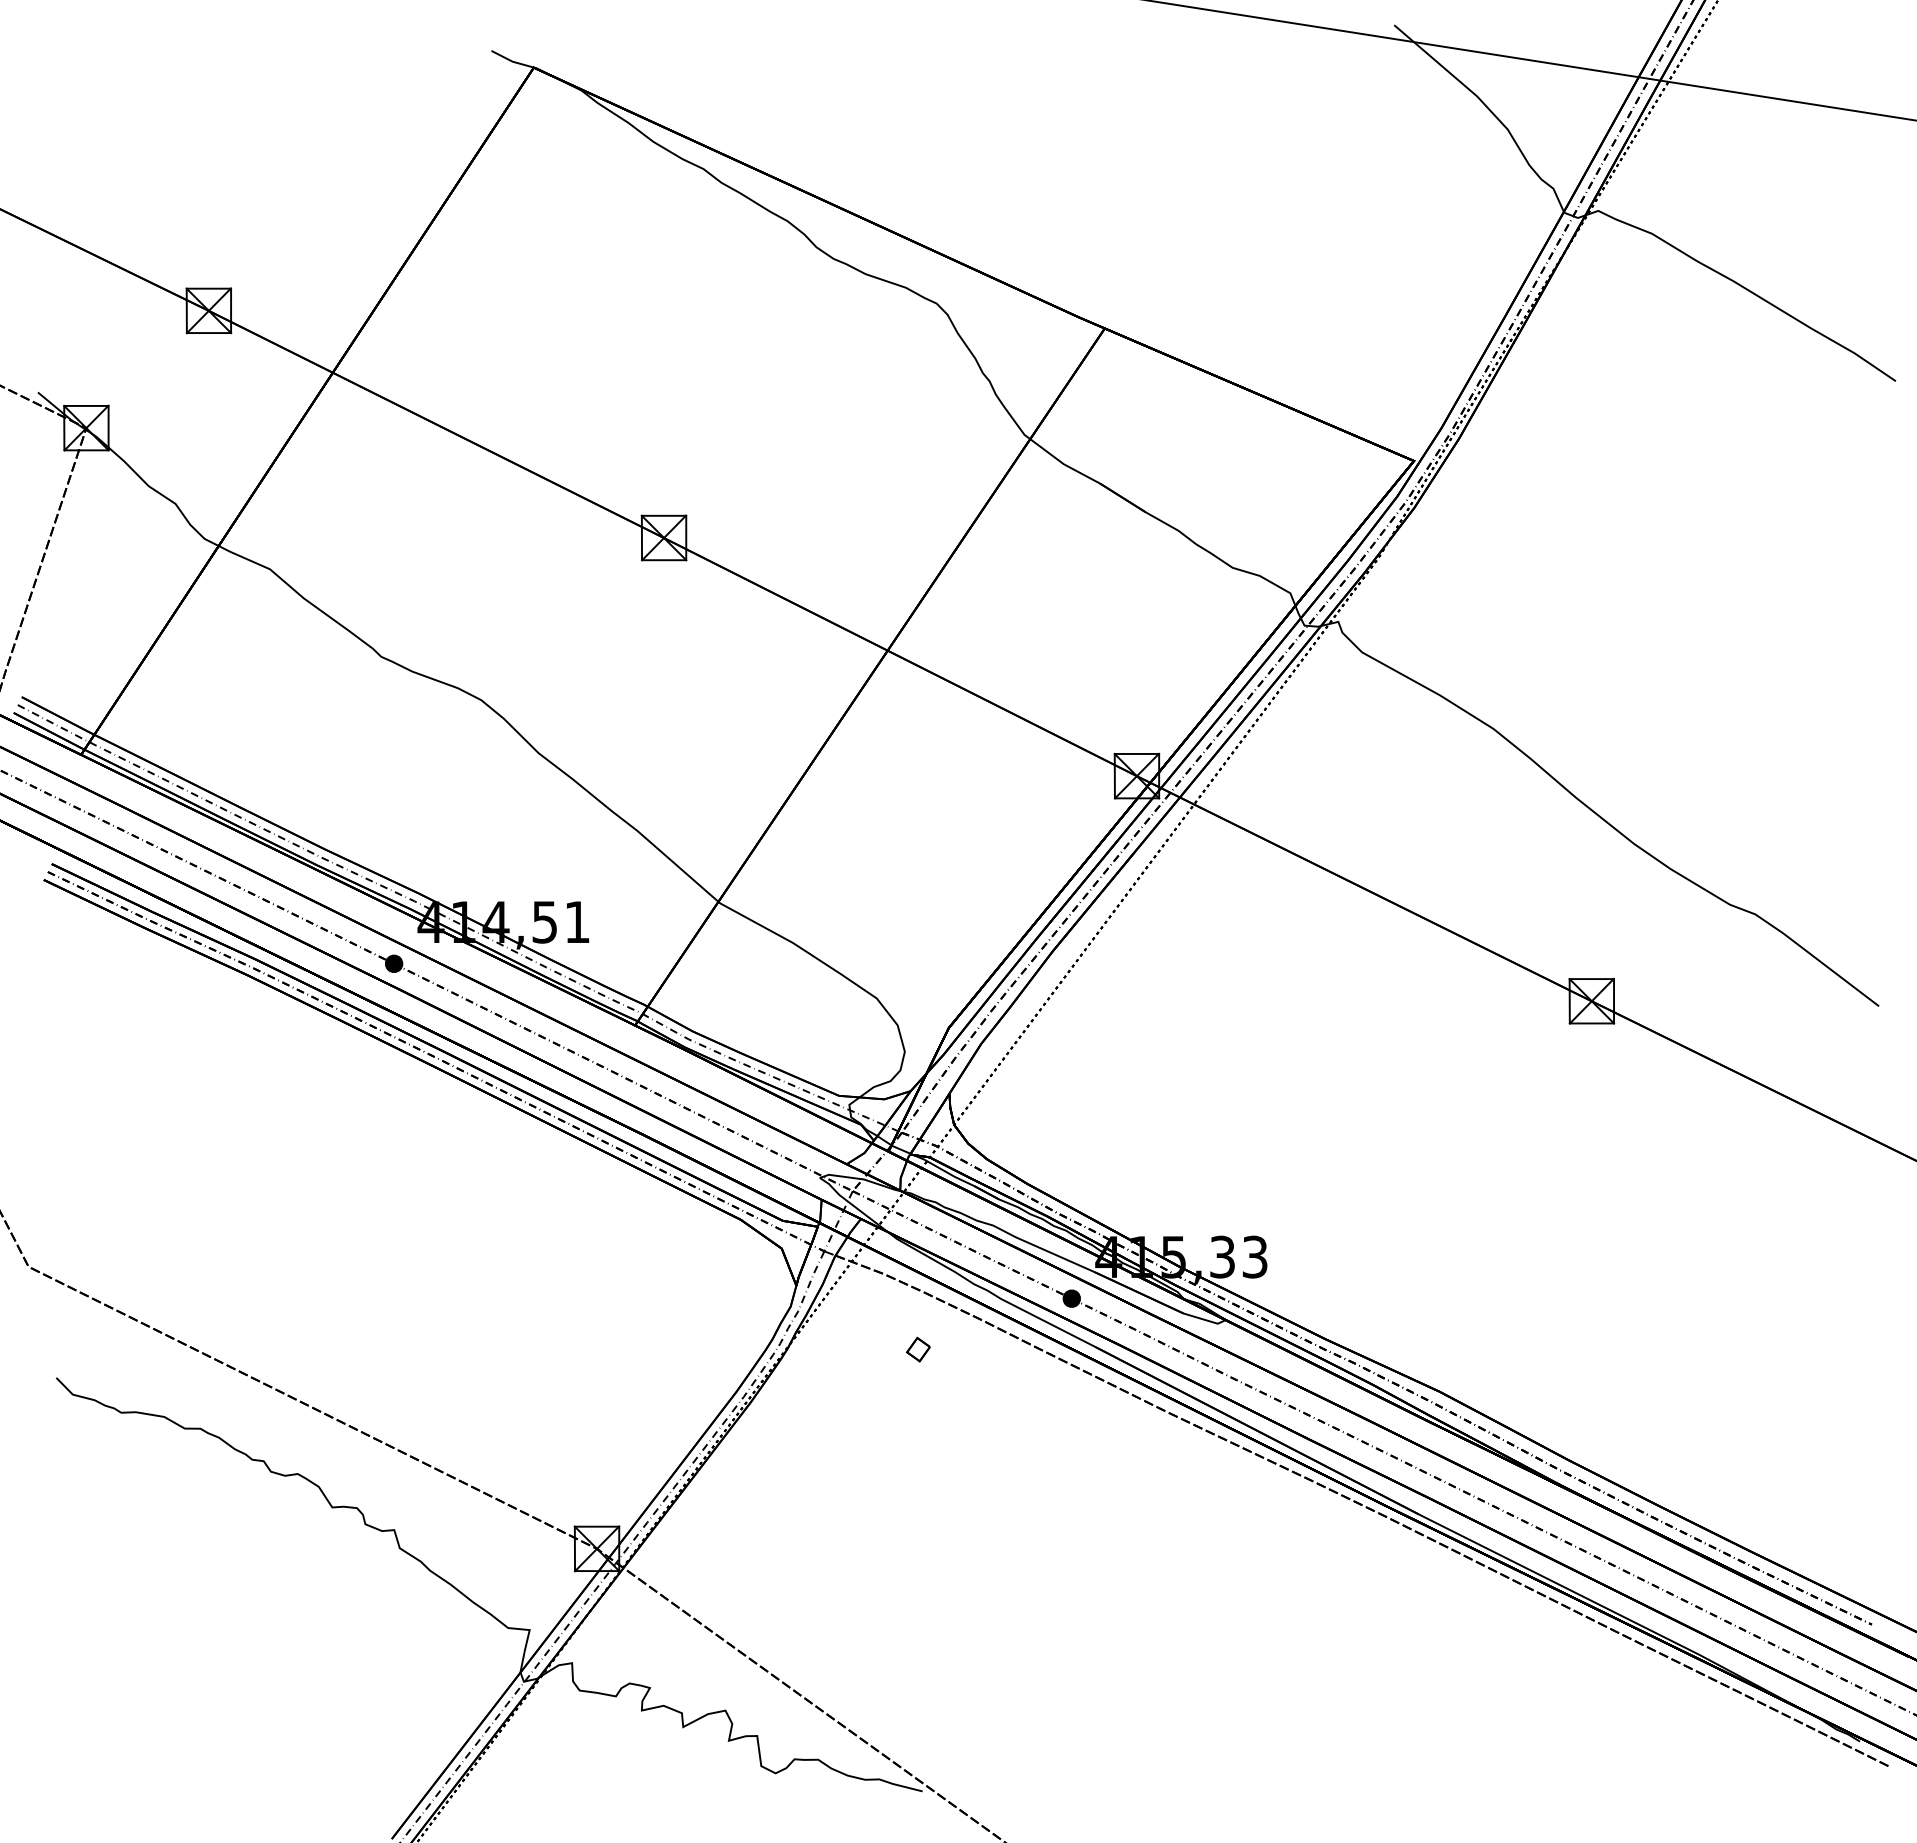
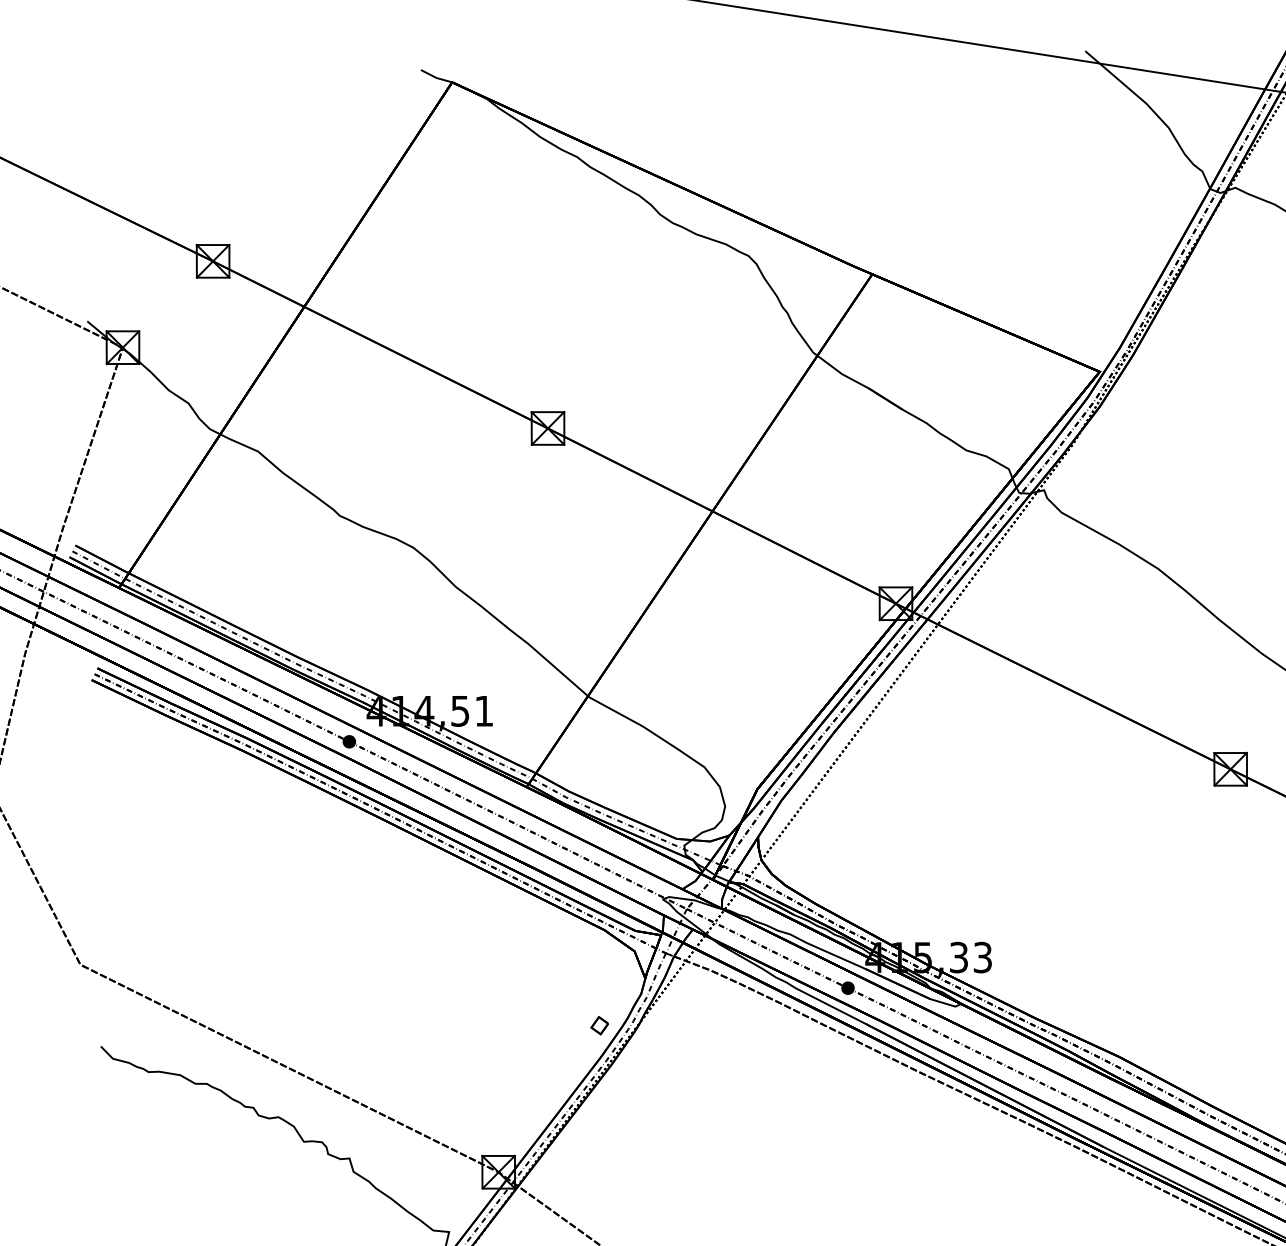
part: (918, 1349) -> (599, 1025), moved

